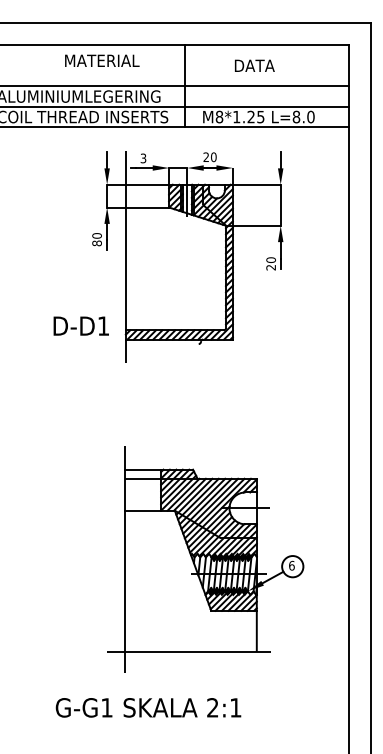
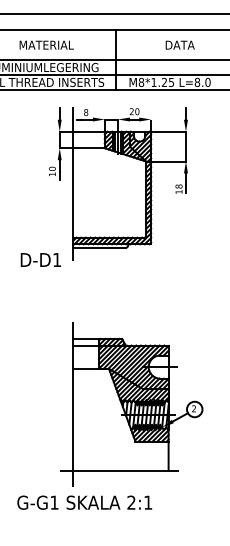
text: (102, 60) -> (46, 44), moved
text: (254, 65) -> (180, 44), moved
text: (143, 158) -> (86, 112), 3 -> 8
text: (96, 243) -> (51, 174), 80 -> 10
text: (270, 263) -> (178, 188), 20 -> 18
text: (80, 325) -> (40, 259), moved
line: (161, 344) -> (99, 247), added
text: (291, 565) -> (193, 408), 6 -> 2
text: (148, 707) -> (84, 502), moved

